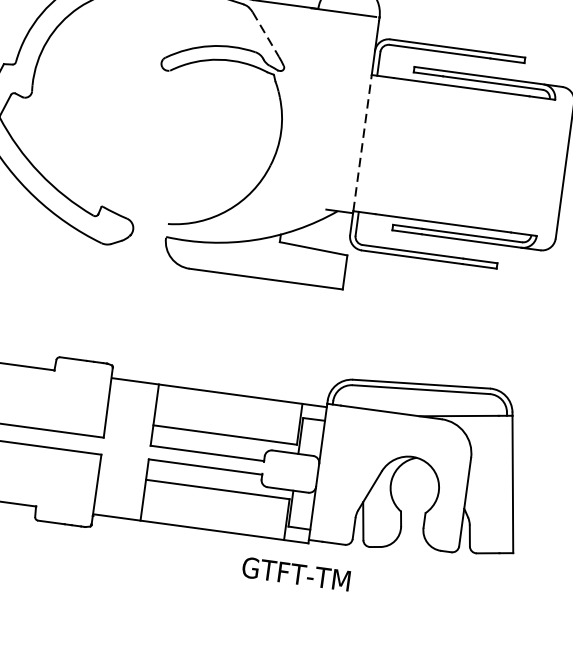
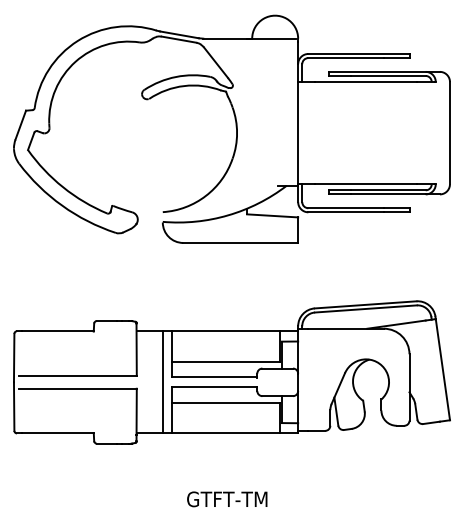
line: (266, 35) -> (216, 63), dashed -> solid
line: (363, 142) -> (298, 132), dashed -> solid
line: (136, 451) -> (162, 382), added
text: (296, 574) -> (227, 499), moved

